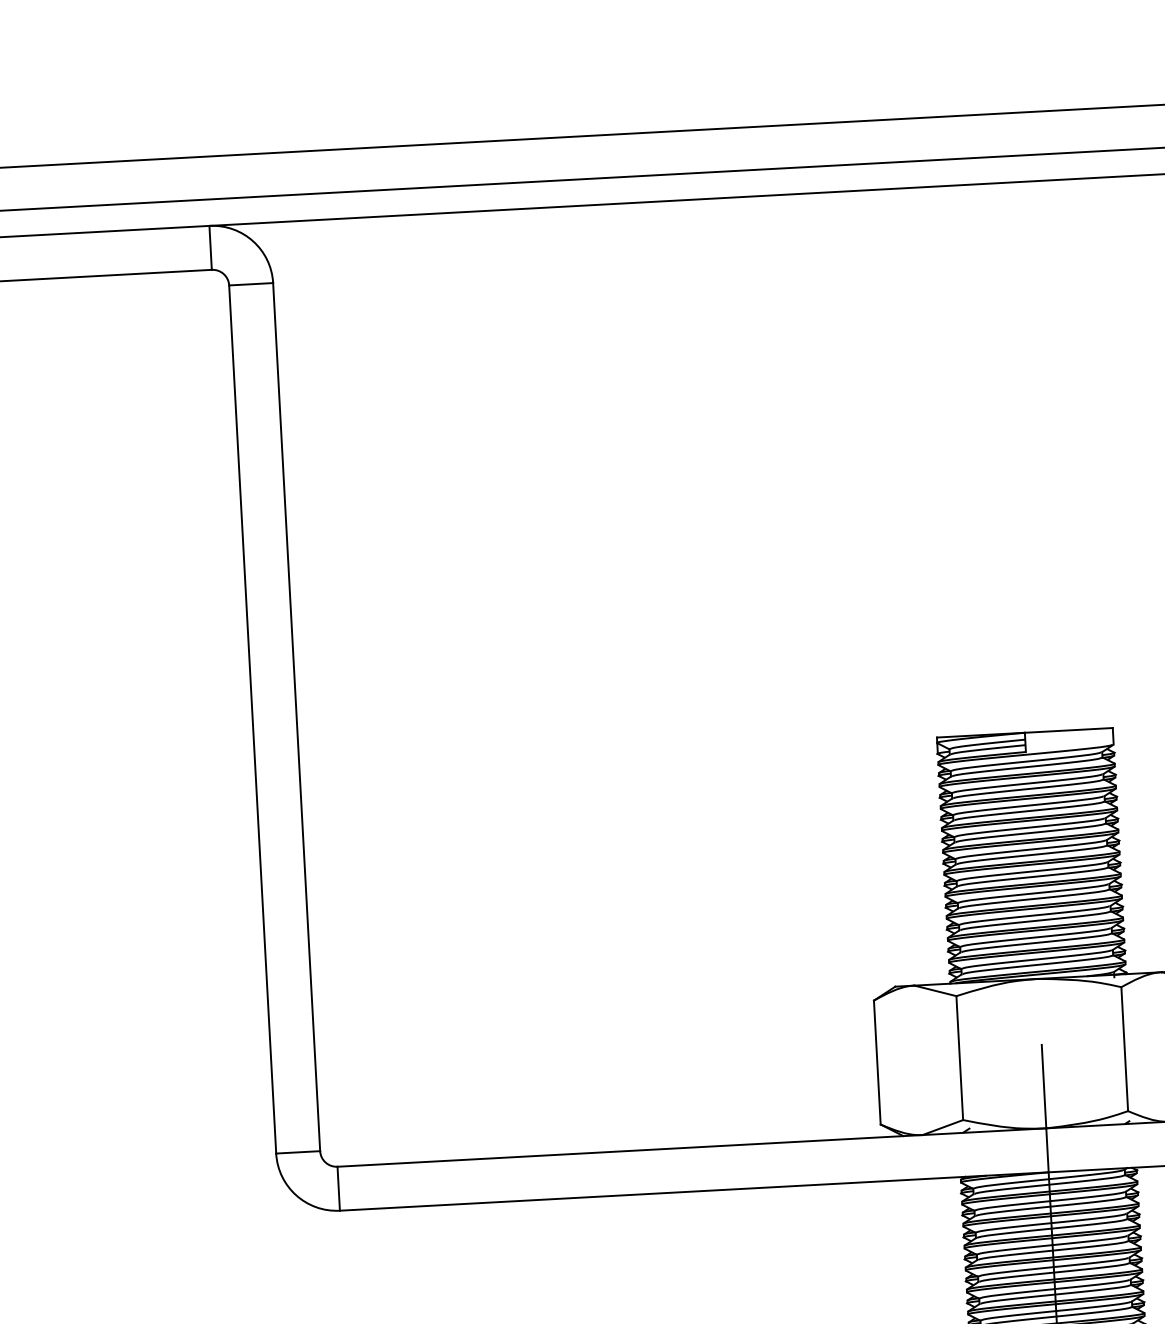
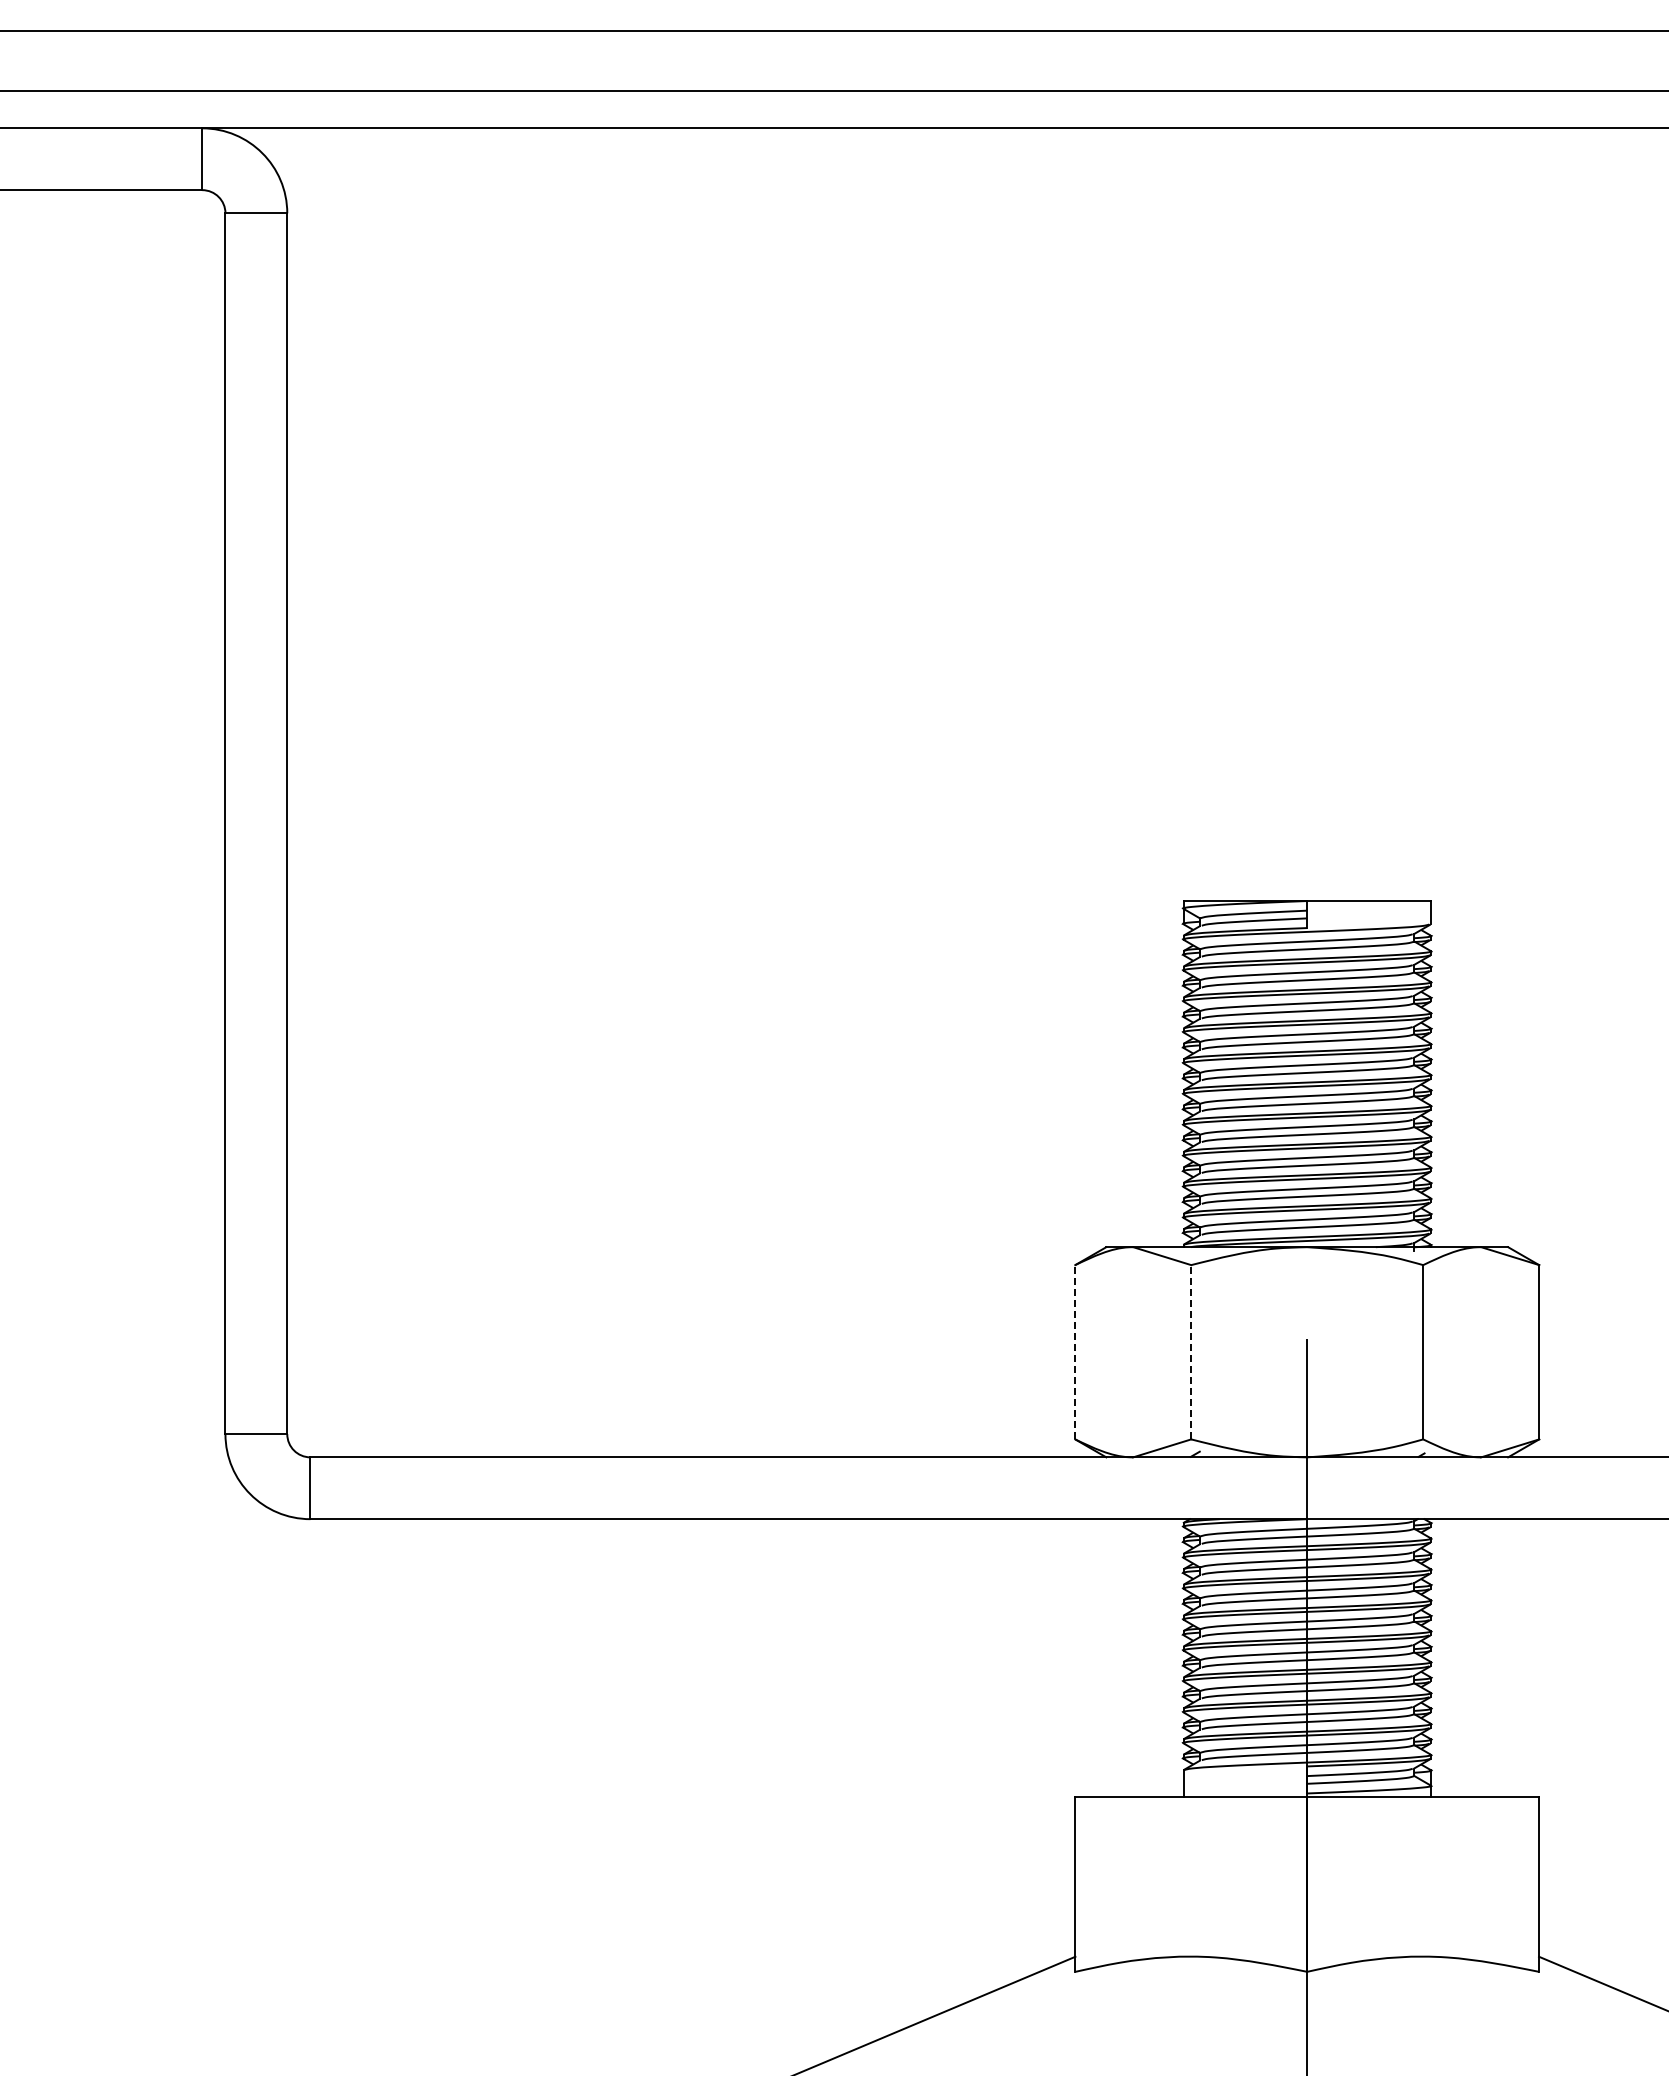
line: (959, 1057) -> (1191, 1351), solid -> dashed
line: (877, 1062) -> (1075, 1351), solid -> dashed

